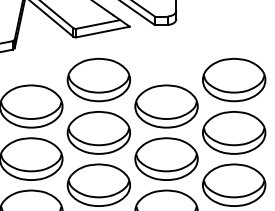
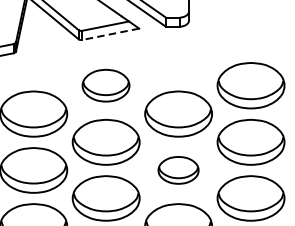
line: (102, 32) -> (110, 34), solid -> dashed
part: (98, 79) -> (105, 85), size x0.7
part: (166, 158) -> (178, 169), size x0.6

